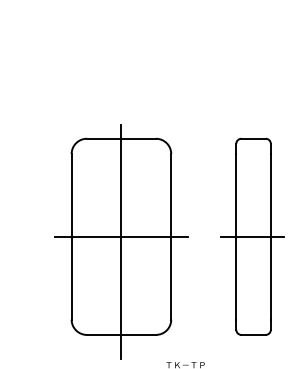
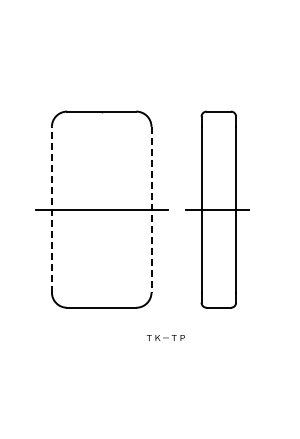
line: (71, 236) -> (51, 209), solid -> dashed
line: (171, 236) -> (151, 209), solid -> dashed
part: (252, 236) -> (217, 209), moved
line: (121, 241) -> (101, 214), removed

